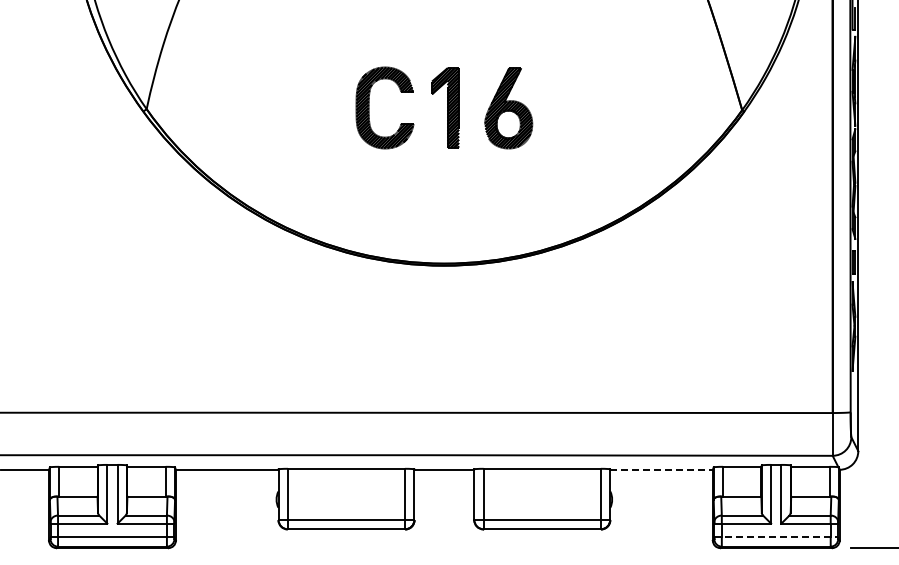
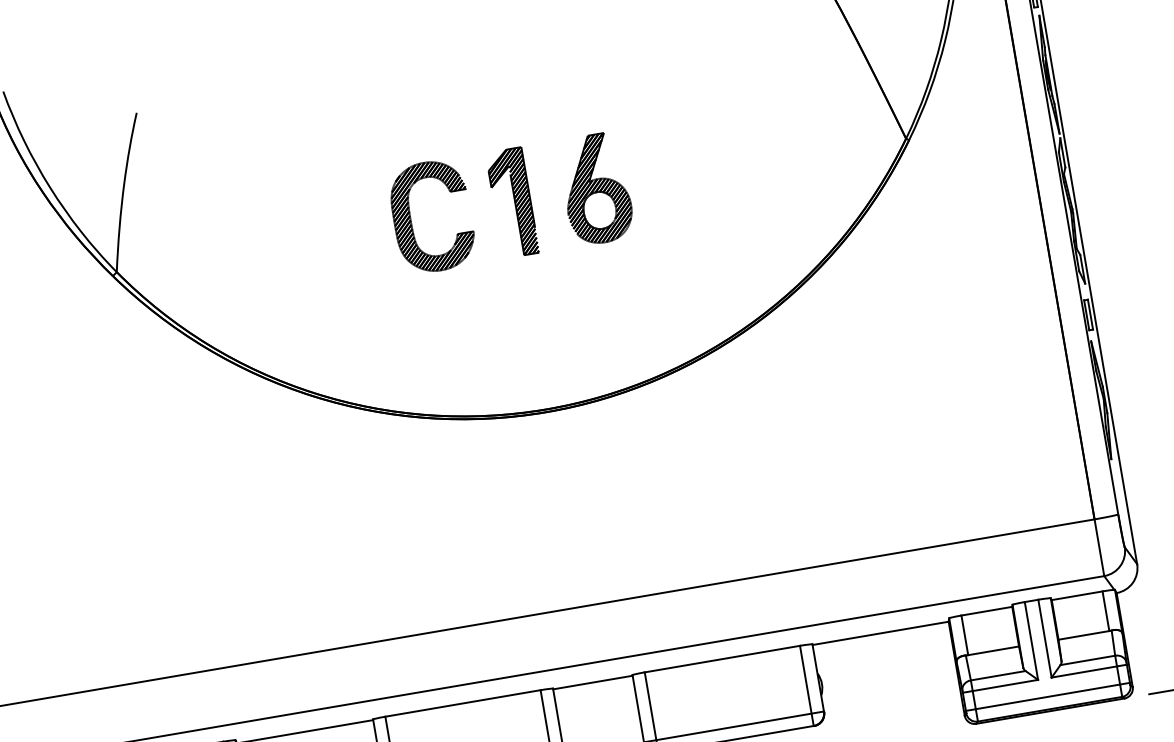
line: (662, 469) -> (881, 632), dashed -> solid
line: (776, 537) -> (1048, 697), dashed -> solid

